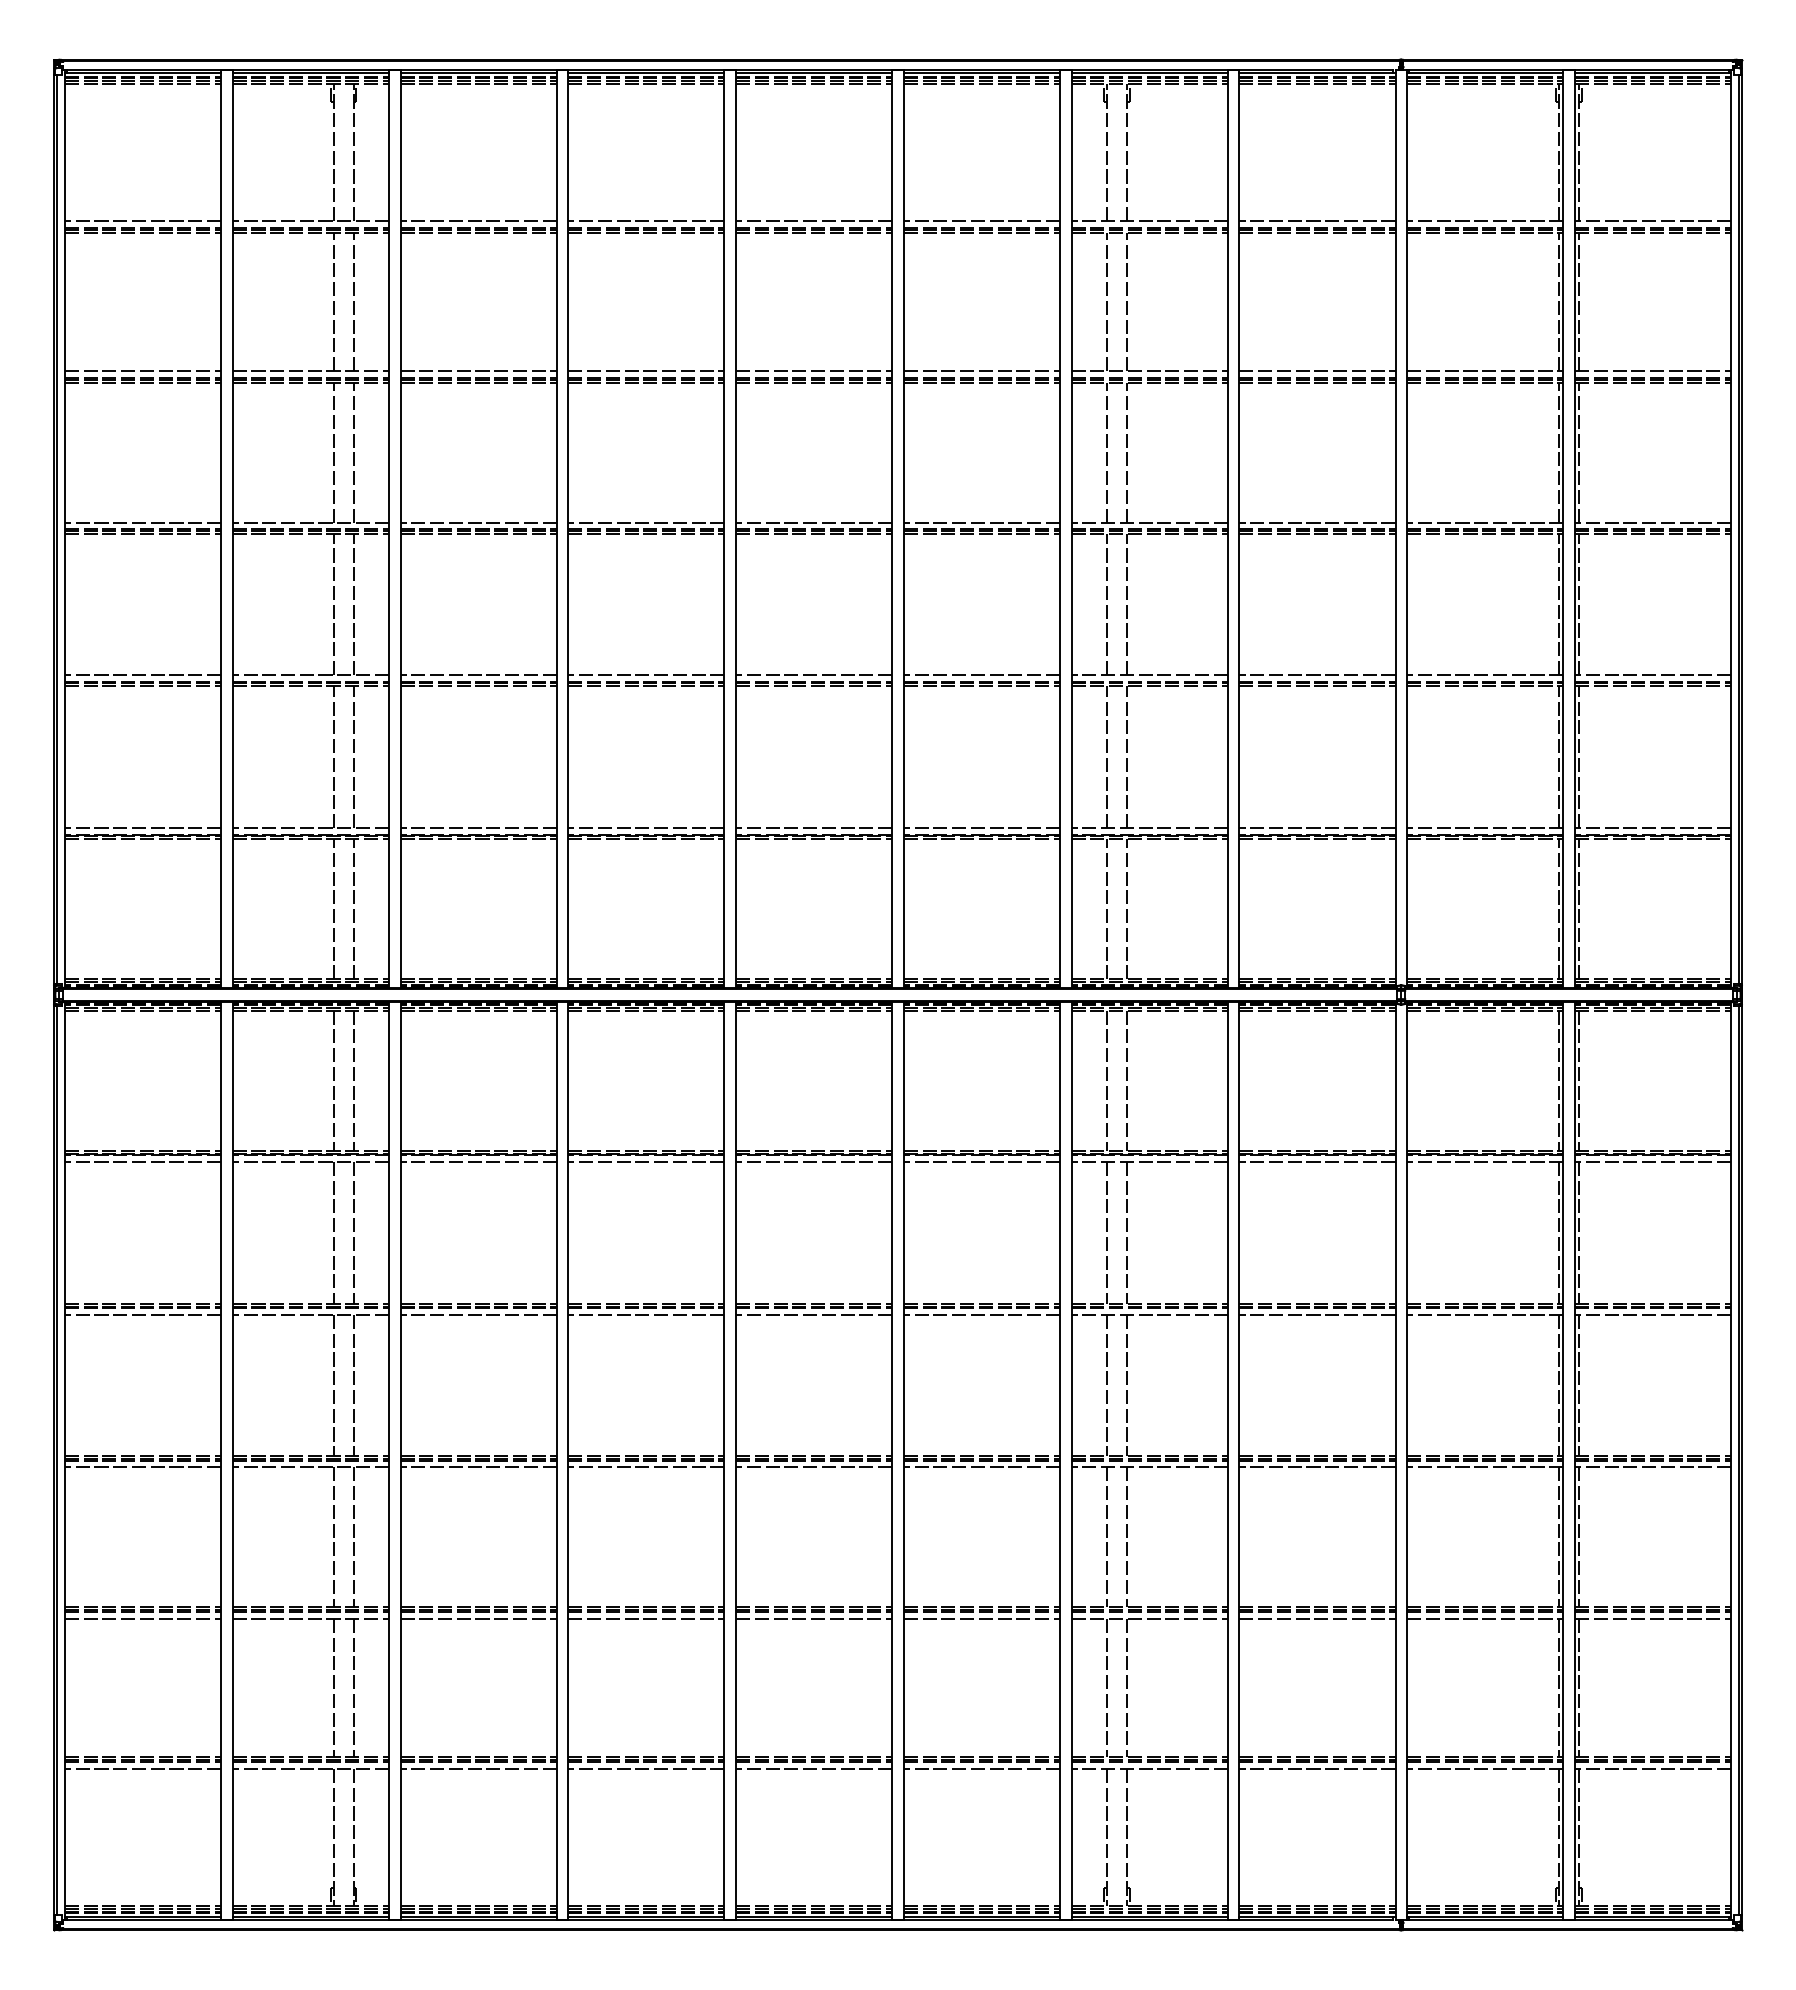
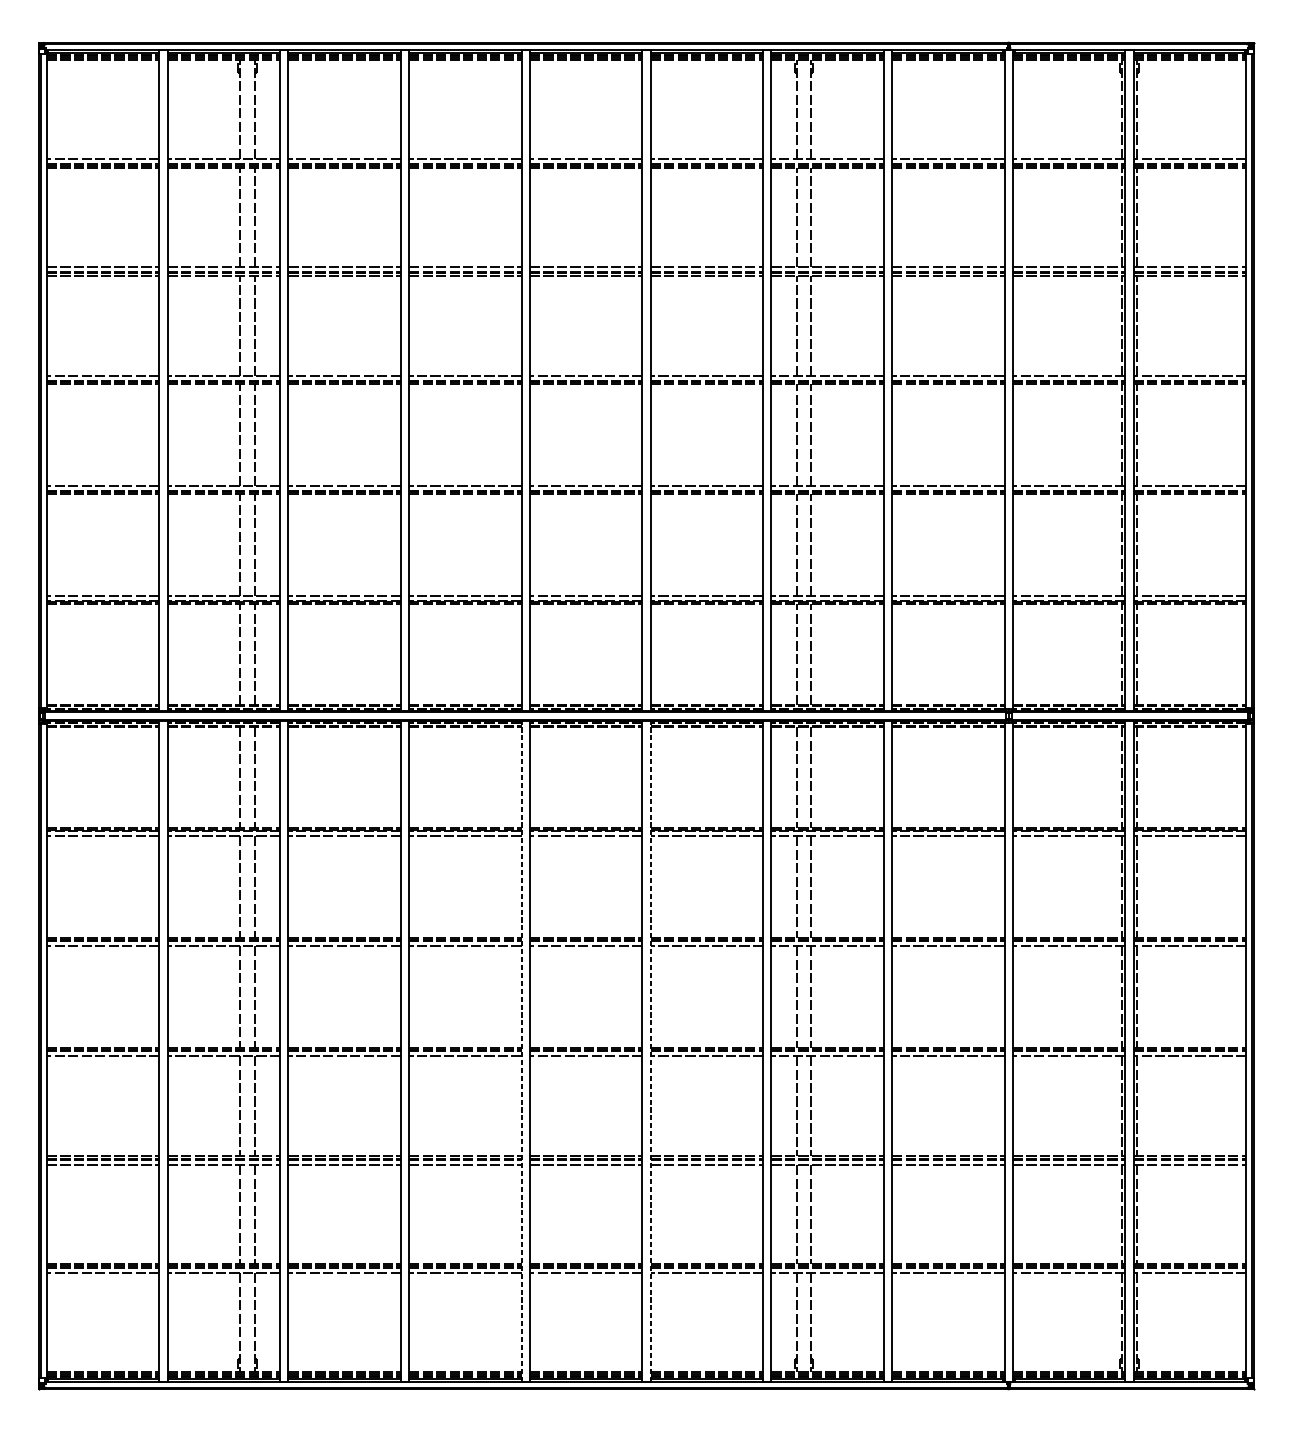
line: (724, 1460) -> (521, 1051), solid -> dashed
line: (903, 1460) -> (650, 1051), solid -> dashed

